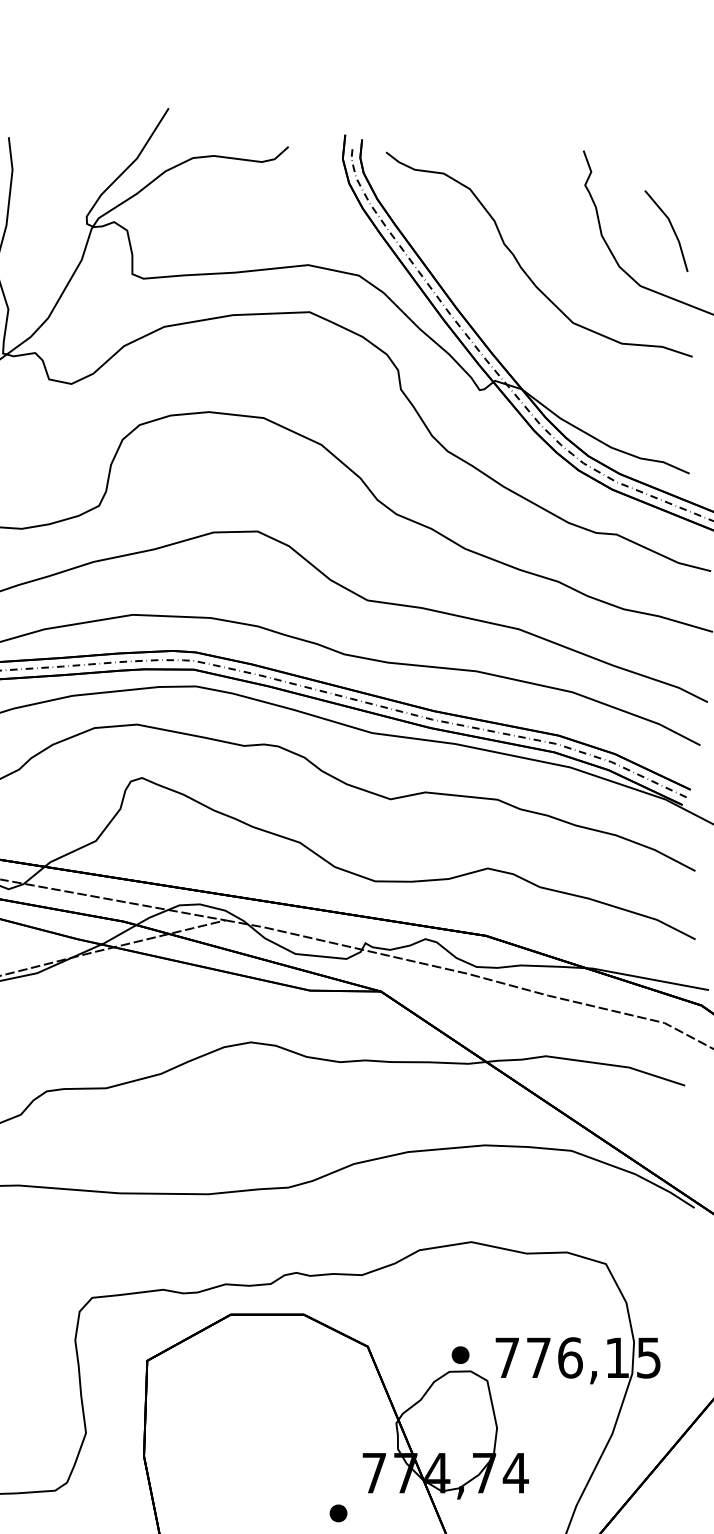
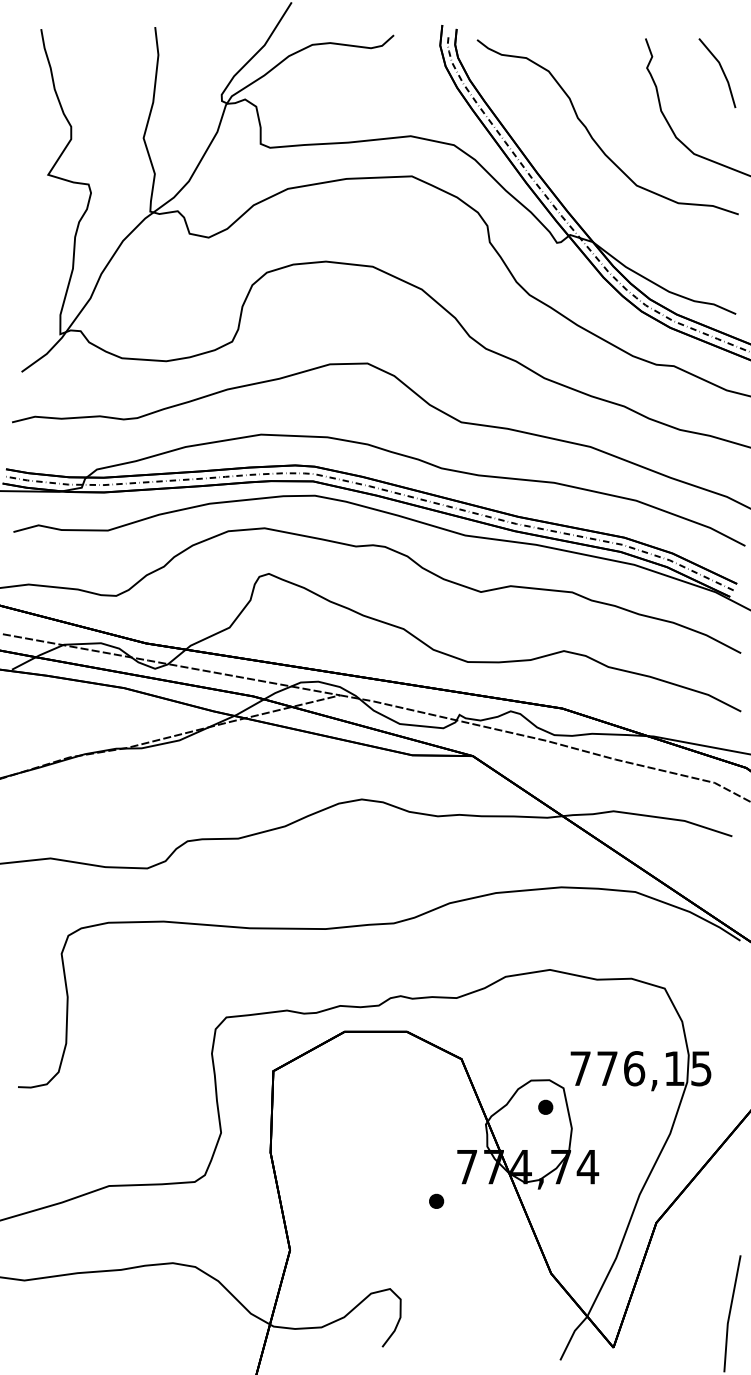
line: (671, 227) -> (721, 70), moved
part: (460, 1354) -> (545, 1106), moved

